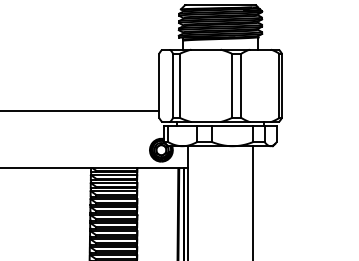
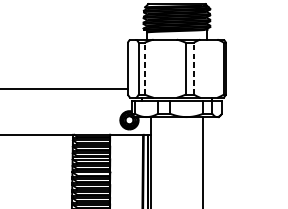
line: (180, 85) -> (144, 68), solid -> dashed
line: (241, 85) -> (193, 68), solid -> dashed

